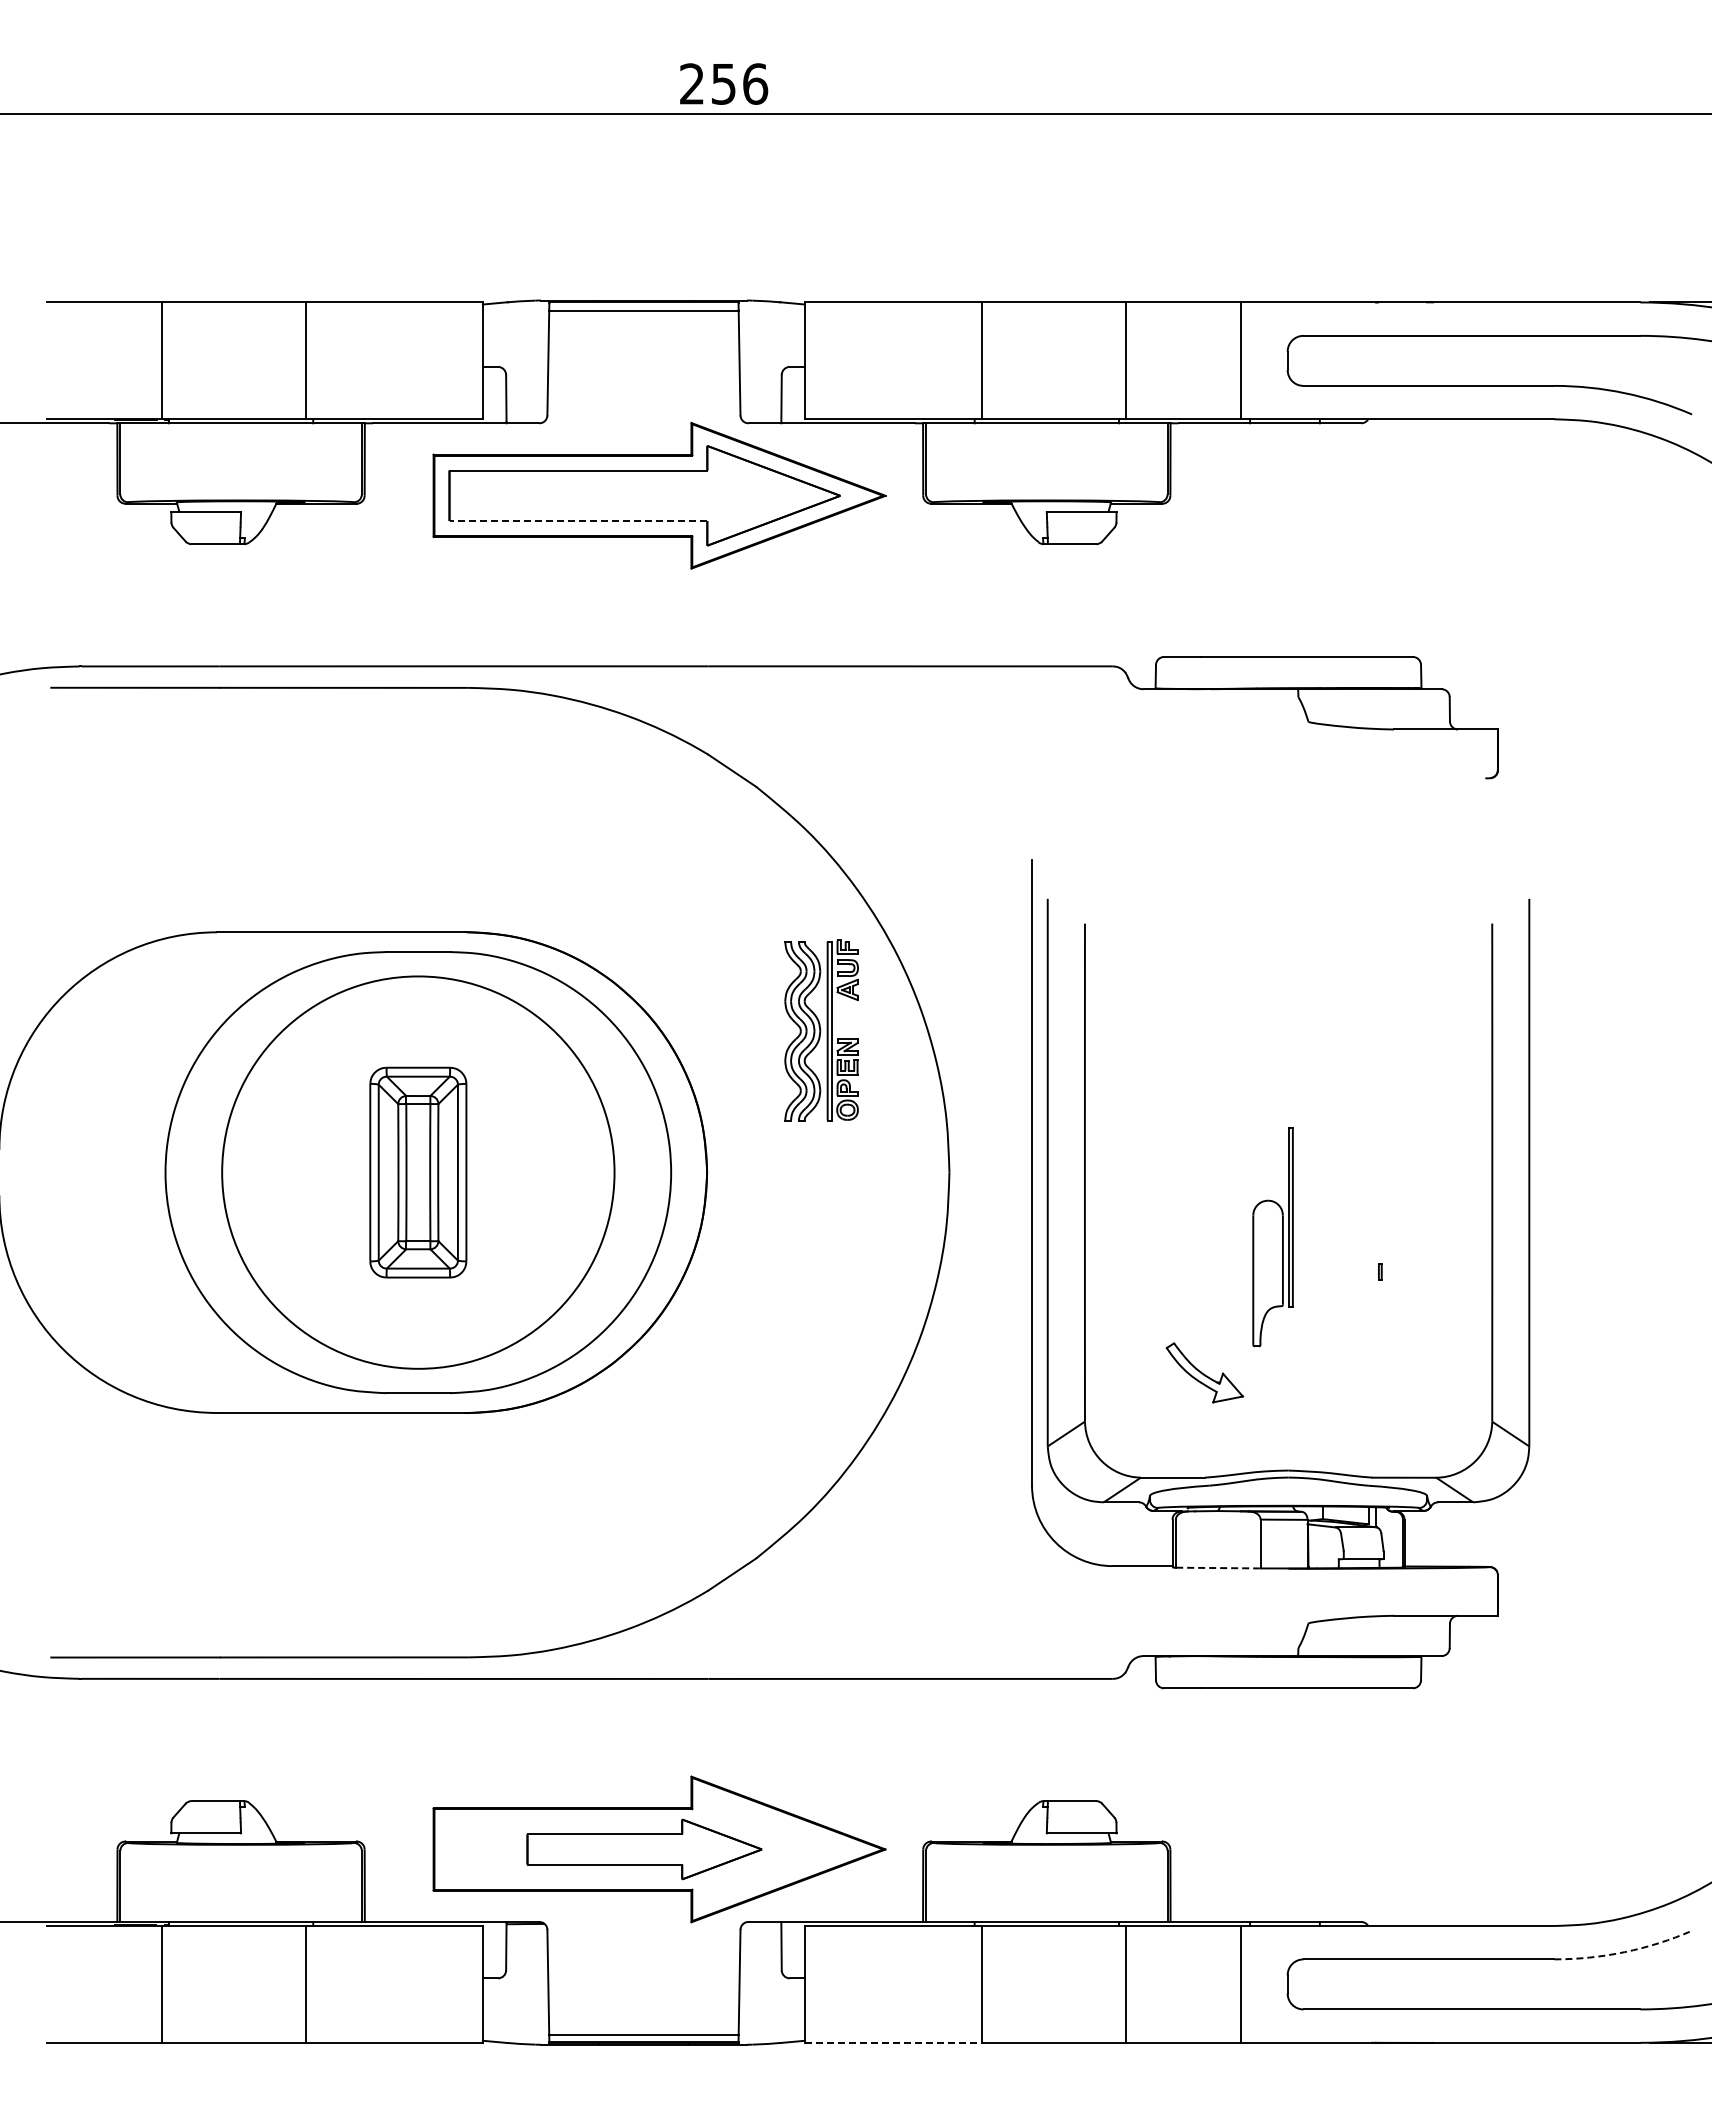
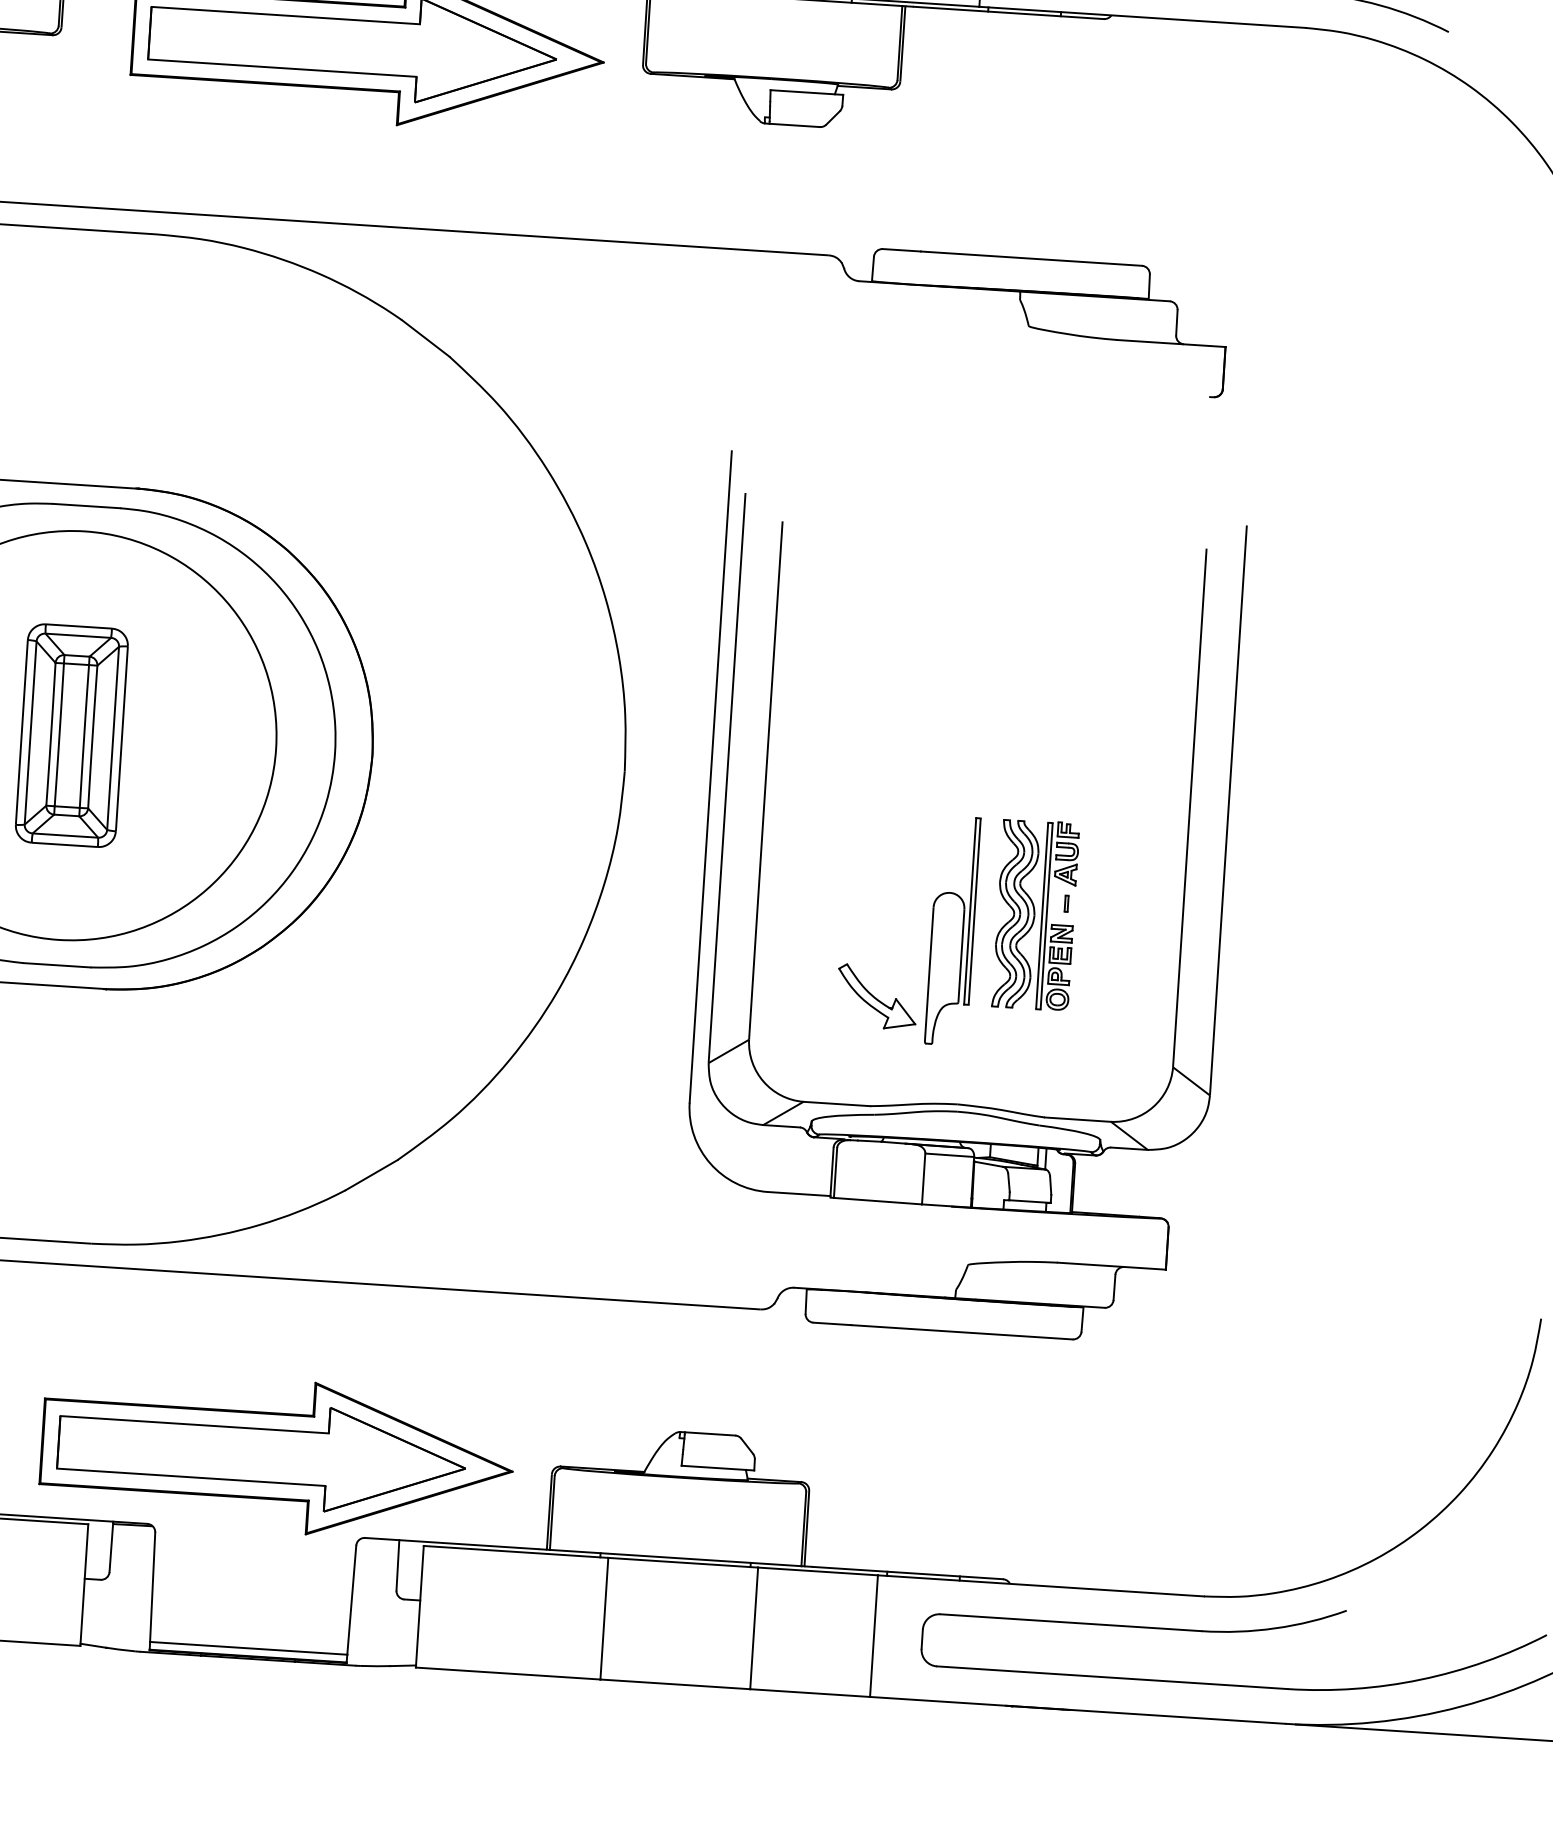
line: (578, 521) -> (282, 68), dashed -> solid
part: (821, 1030) -> (1035, 914), moved
part: (1272, 1237) -> (952, 931), moved
line: (1217, 1568) -> (877, 1201), dashed -> solid
part: (644, 1849) -> (261, 1455), size x1.67
arc: (1624, 1952) -> (1275, 1628), dashed -> solid
line: (893, 2042) -> (507, 1673), dashed -> solid

